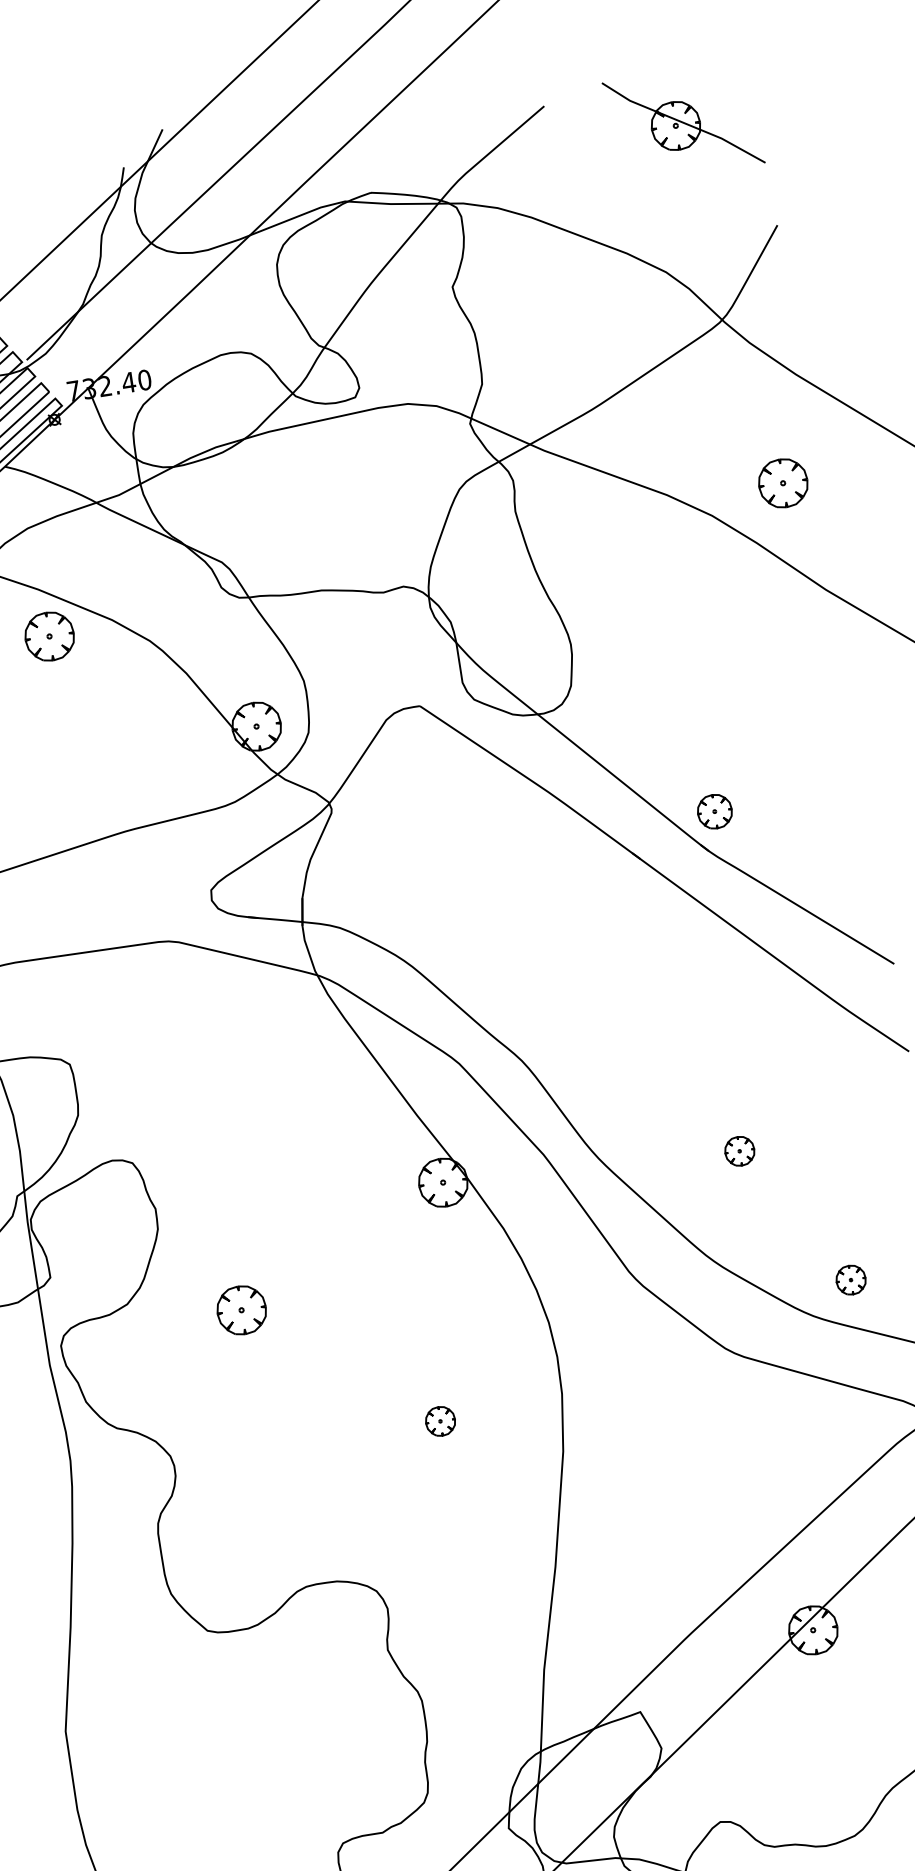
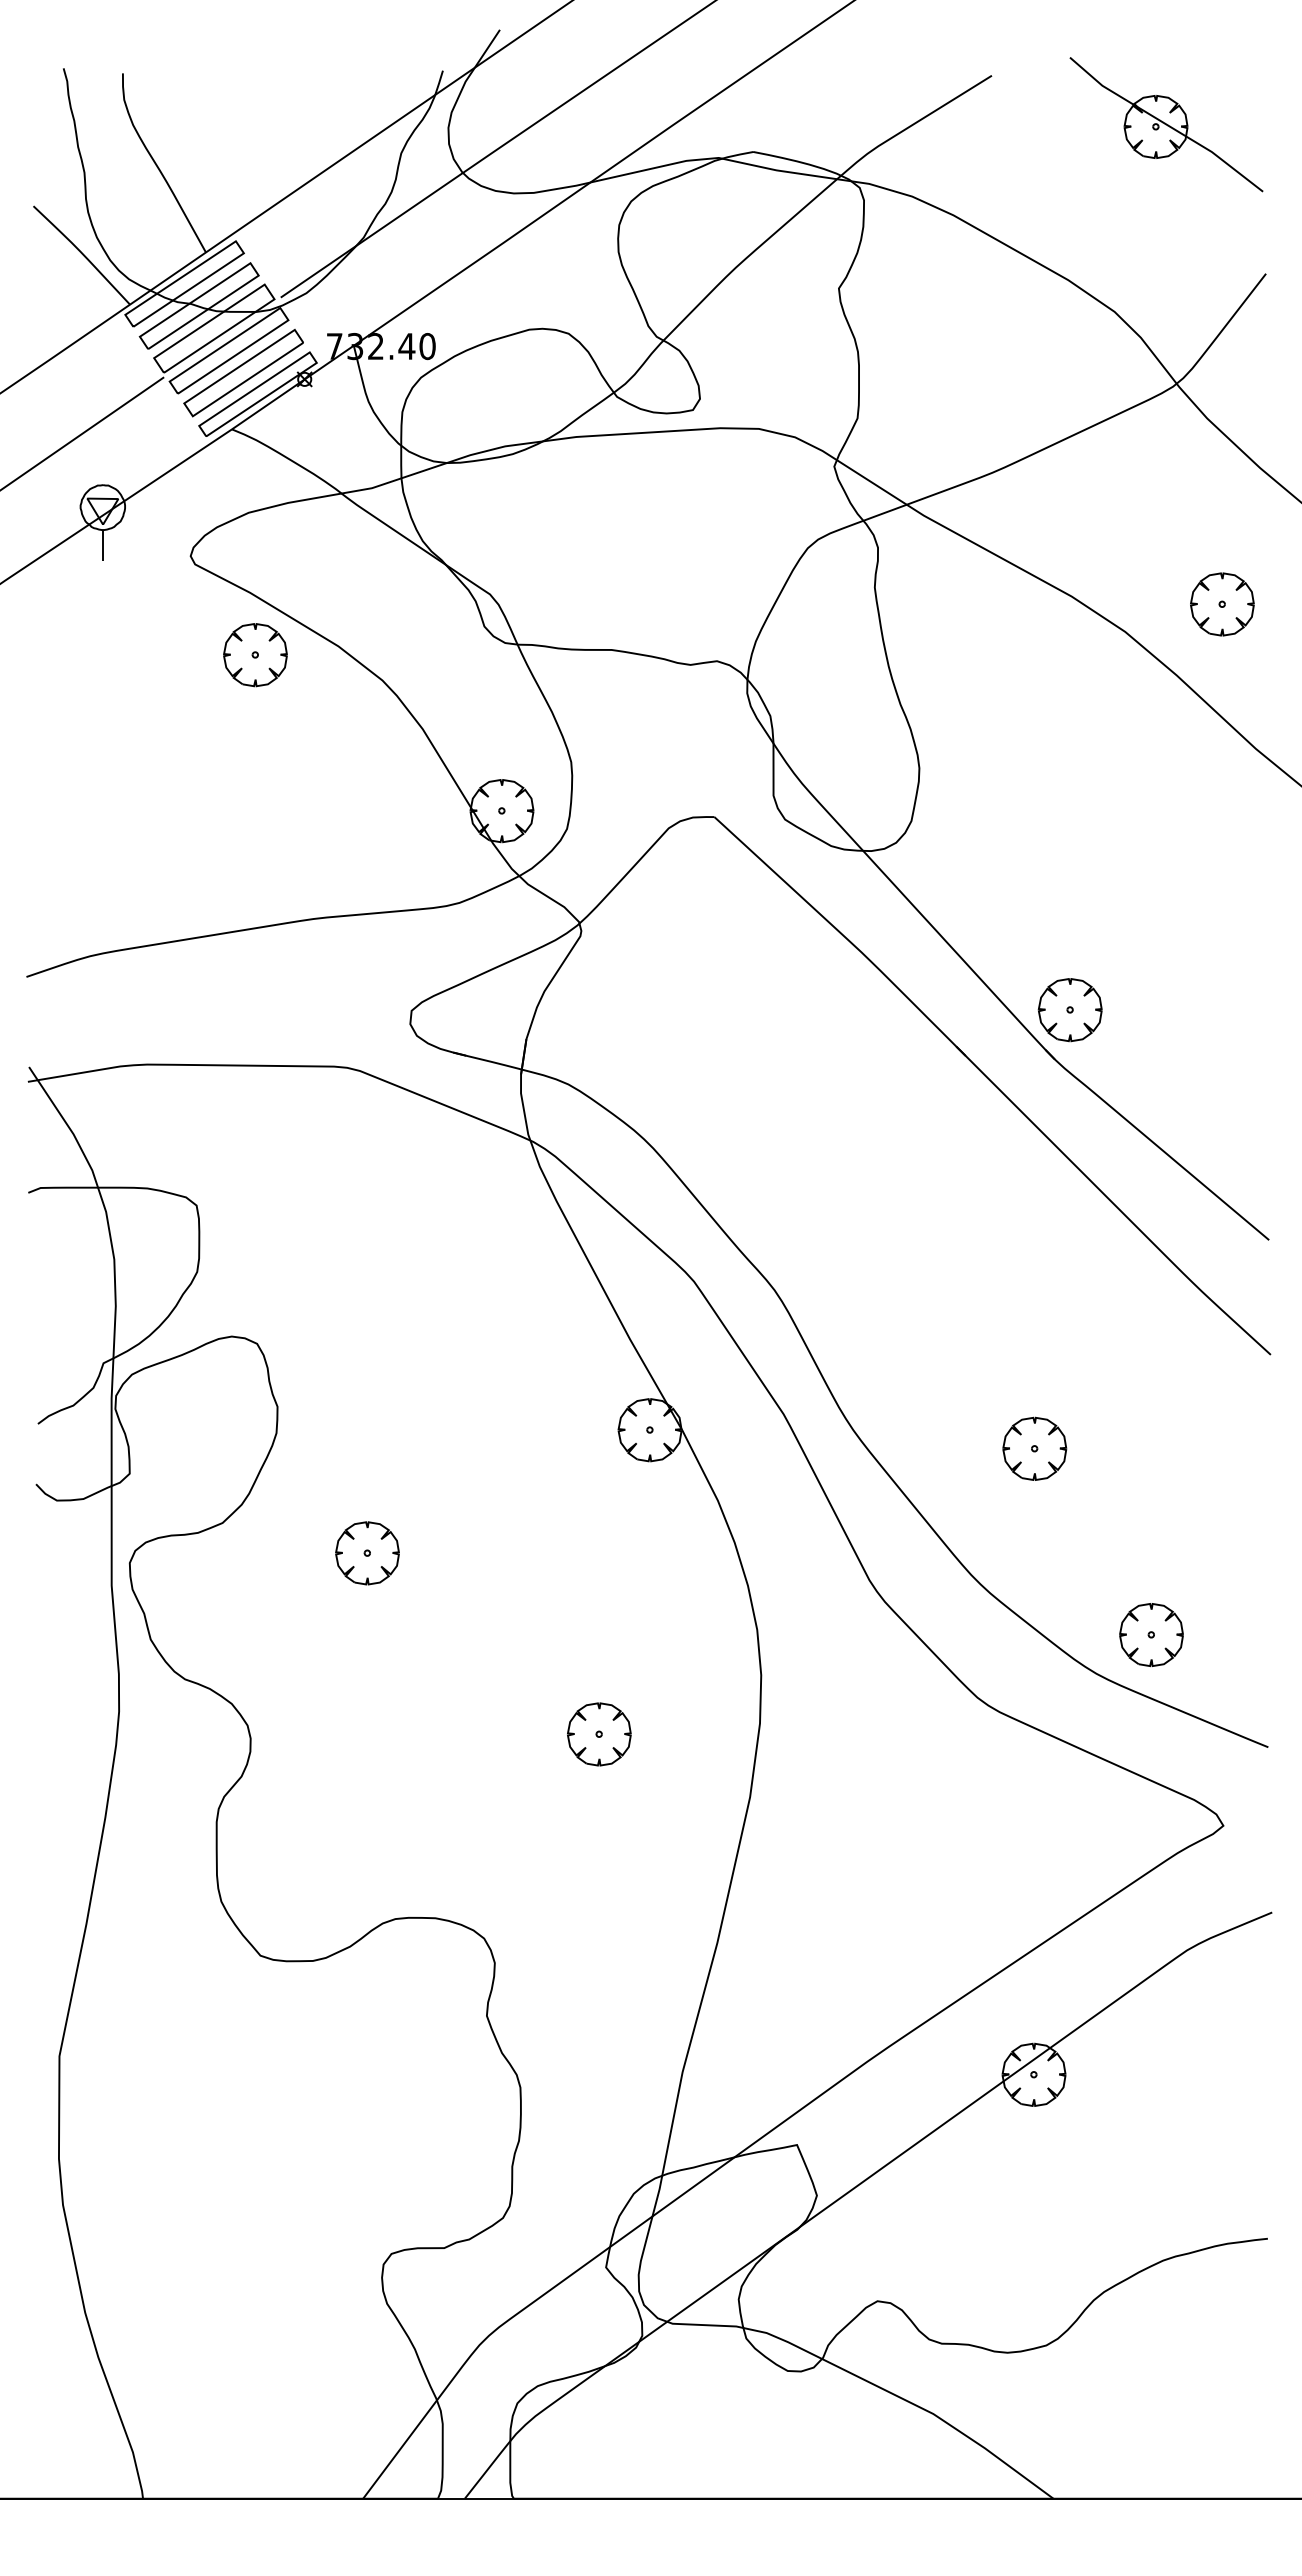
part: (714, 812) -> (1069, 1010), size x1.43
part: (739, 1151) -> (1034, 1448), size x1.67
part: (851, 1280) -> (1151, 1635), size x1.67
part: (440, 1421) -> (599, 1734), size x1.67

